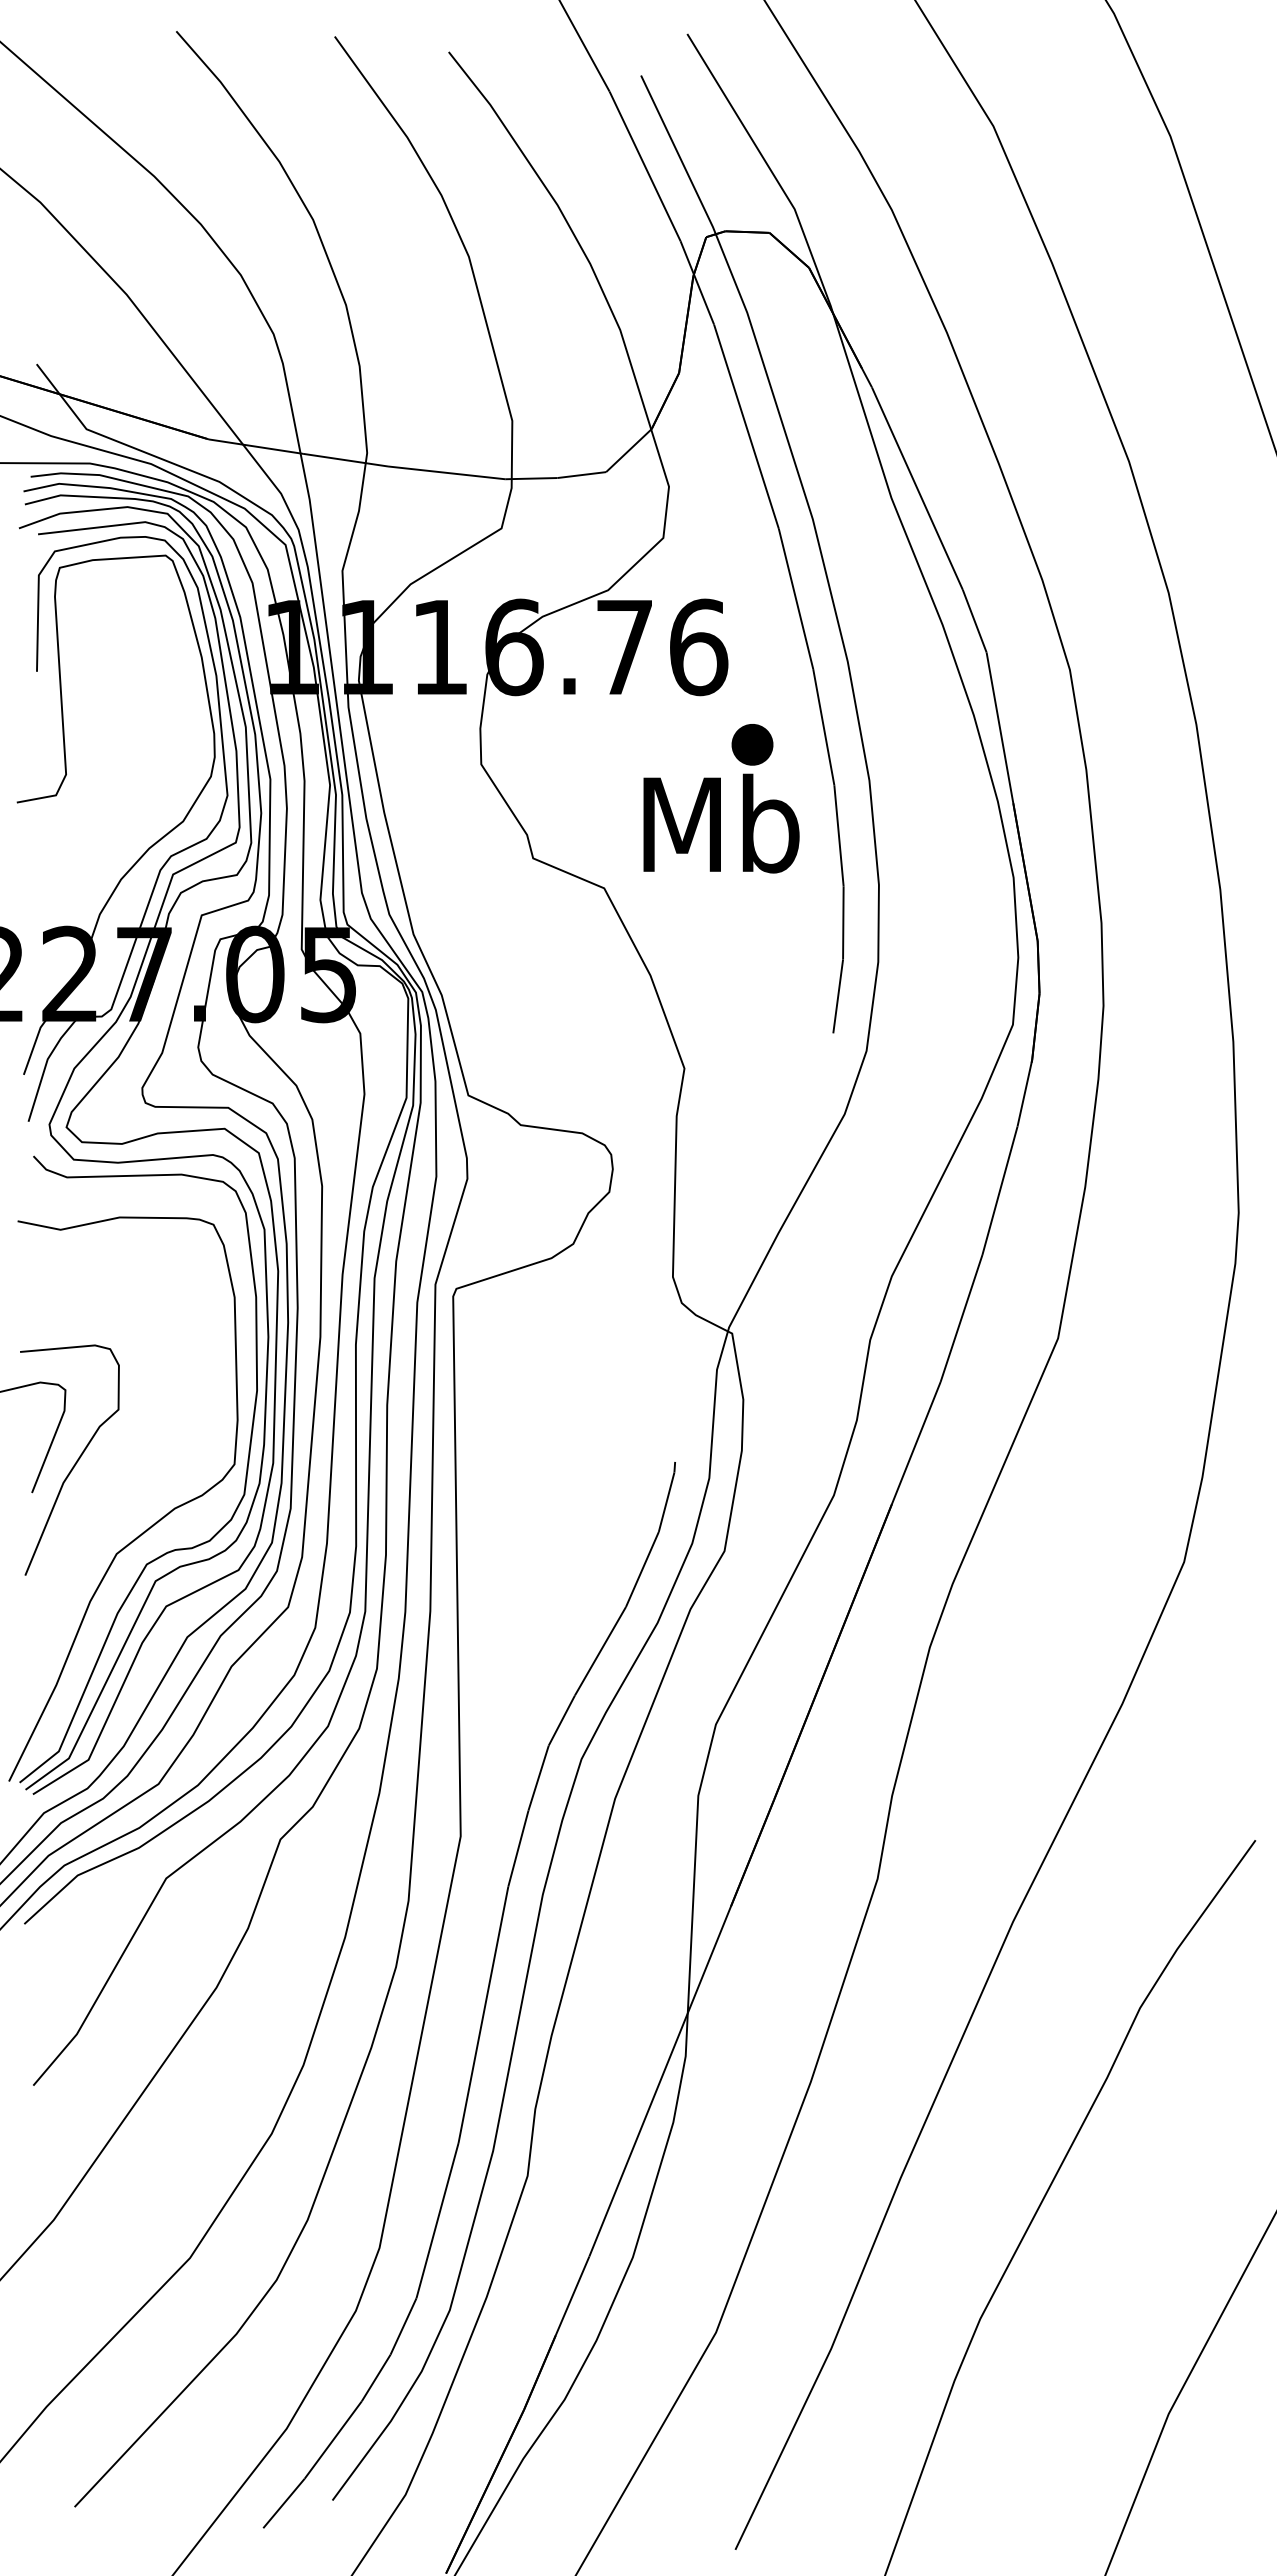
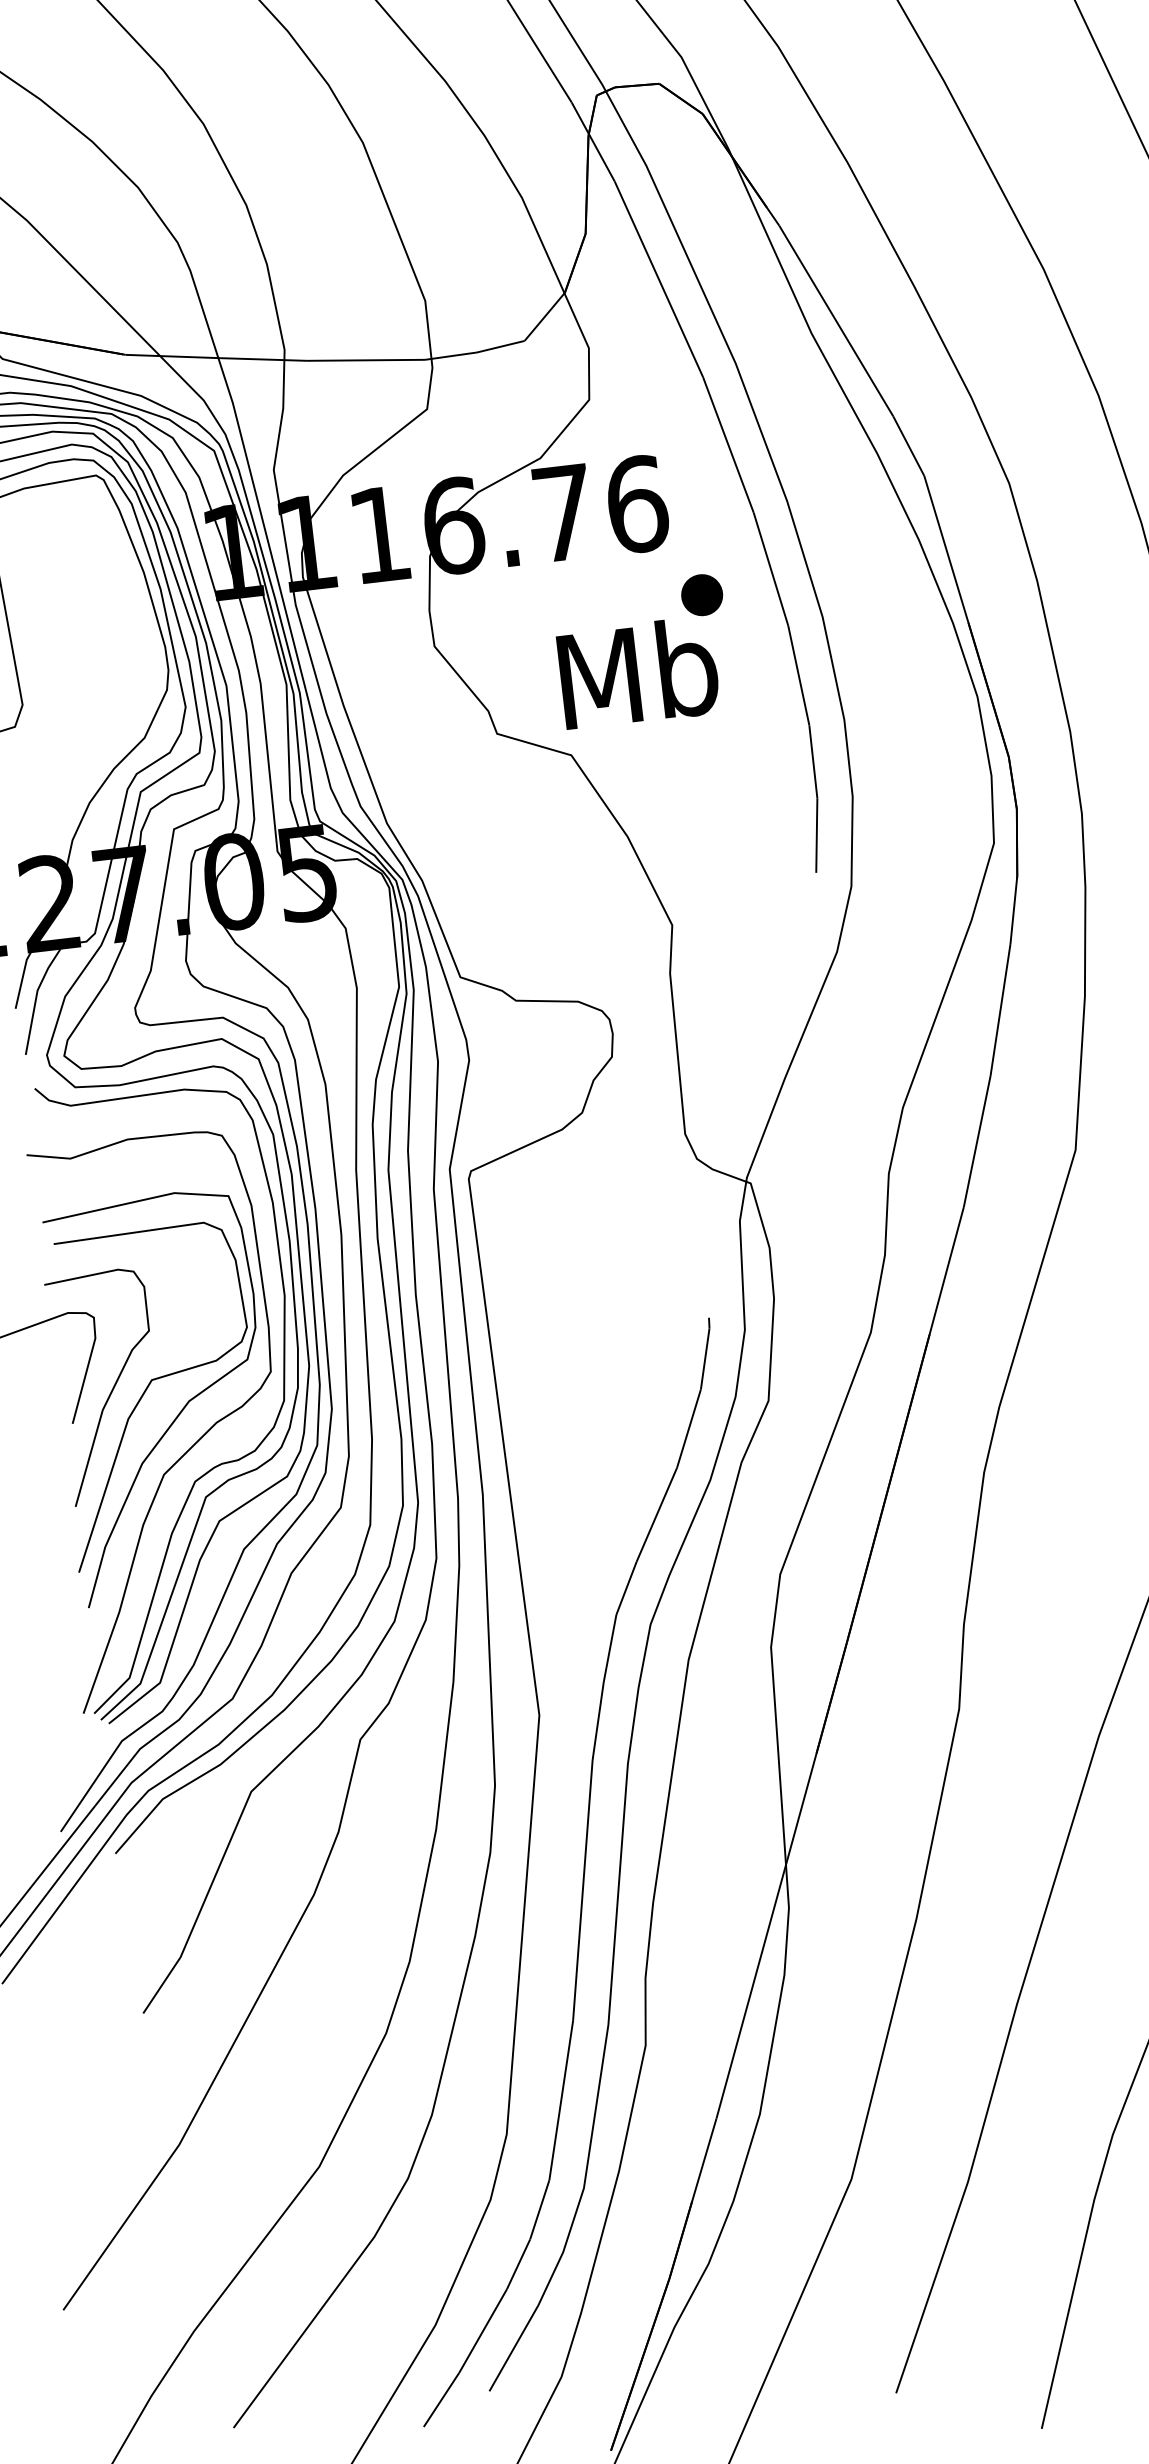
text: (721, 823) -> (638, 672), moved
part: (110, 1467) -> (147, 1389), added

